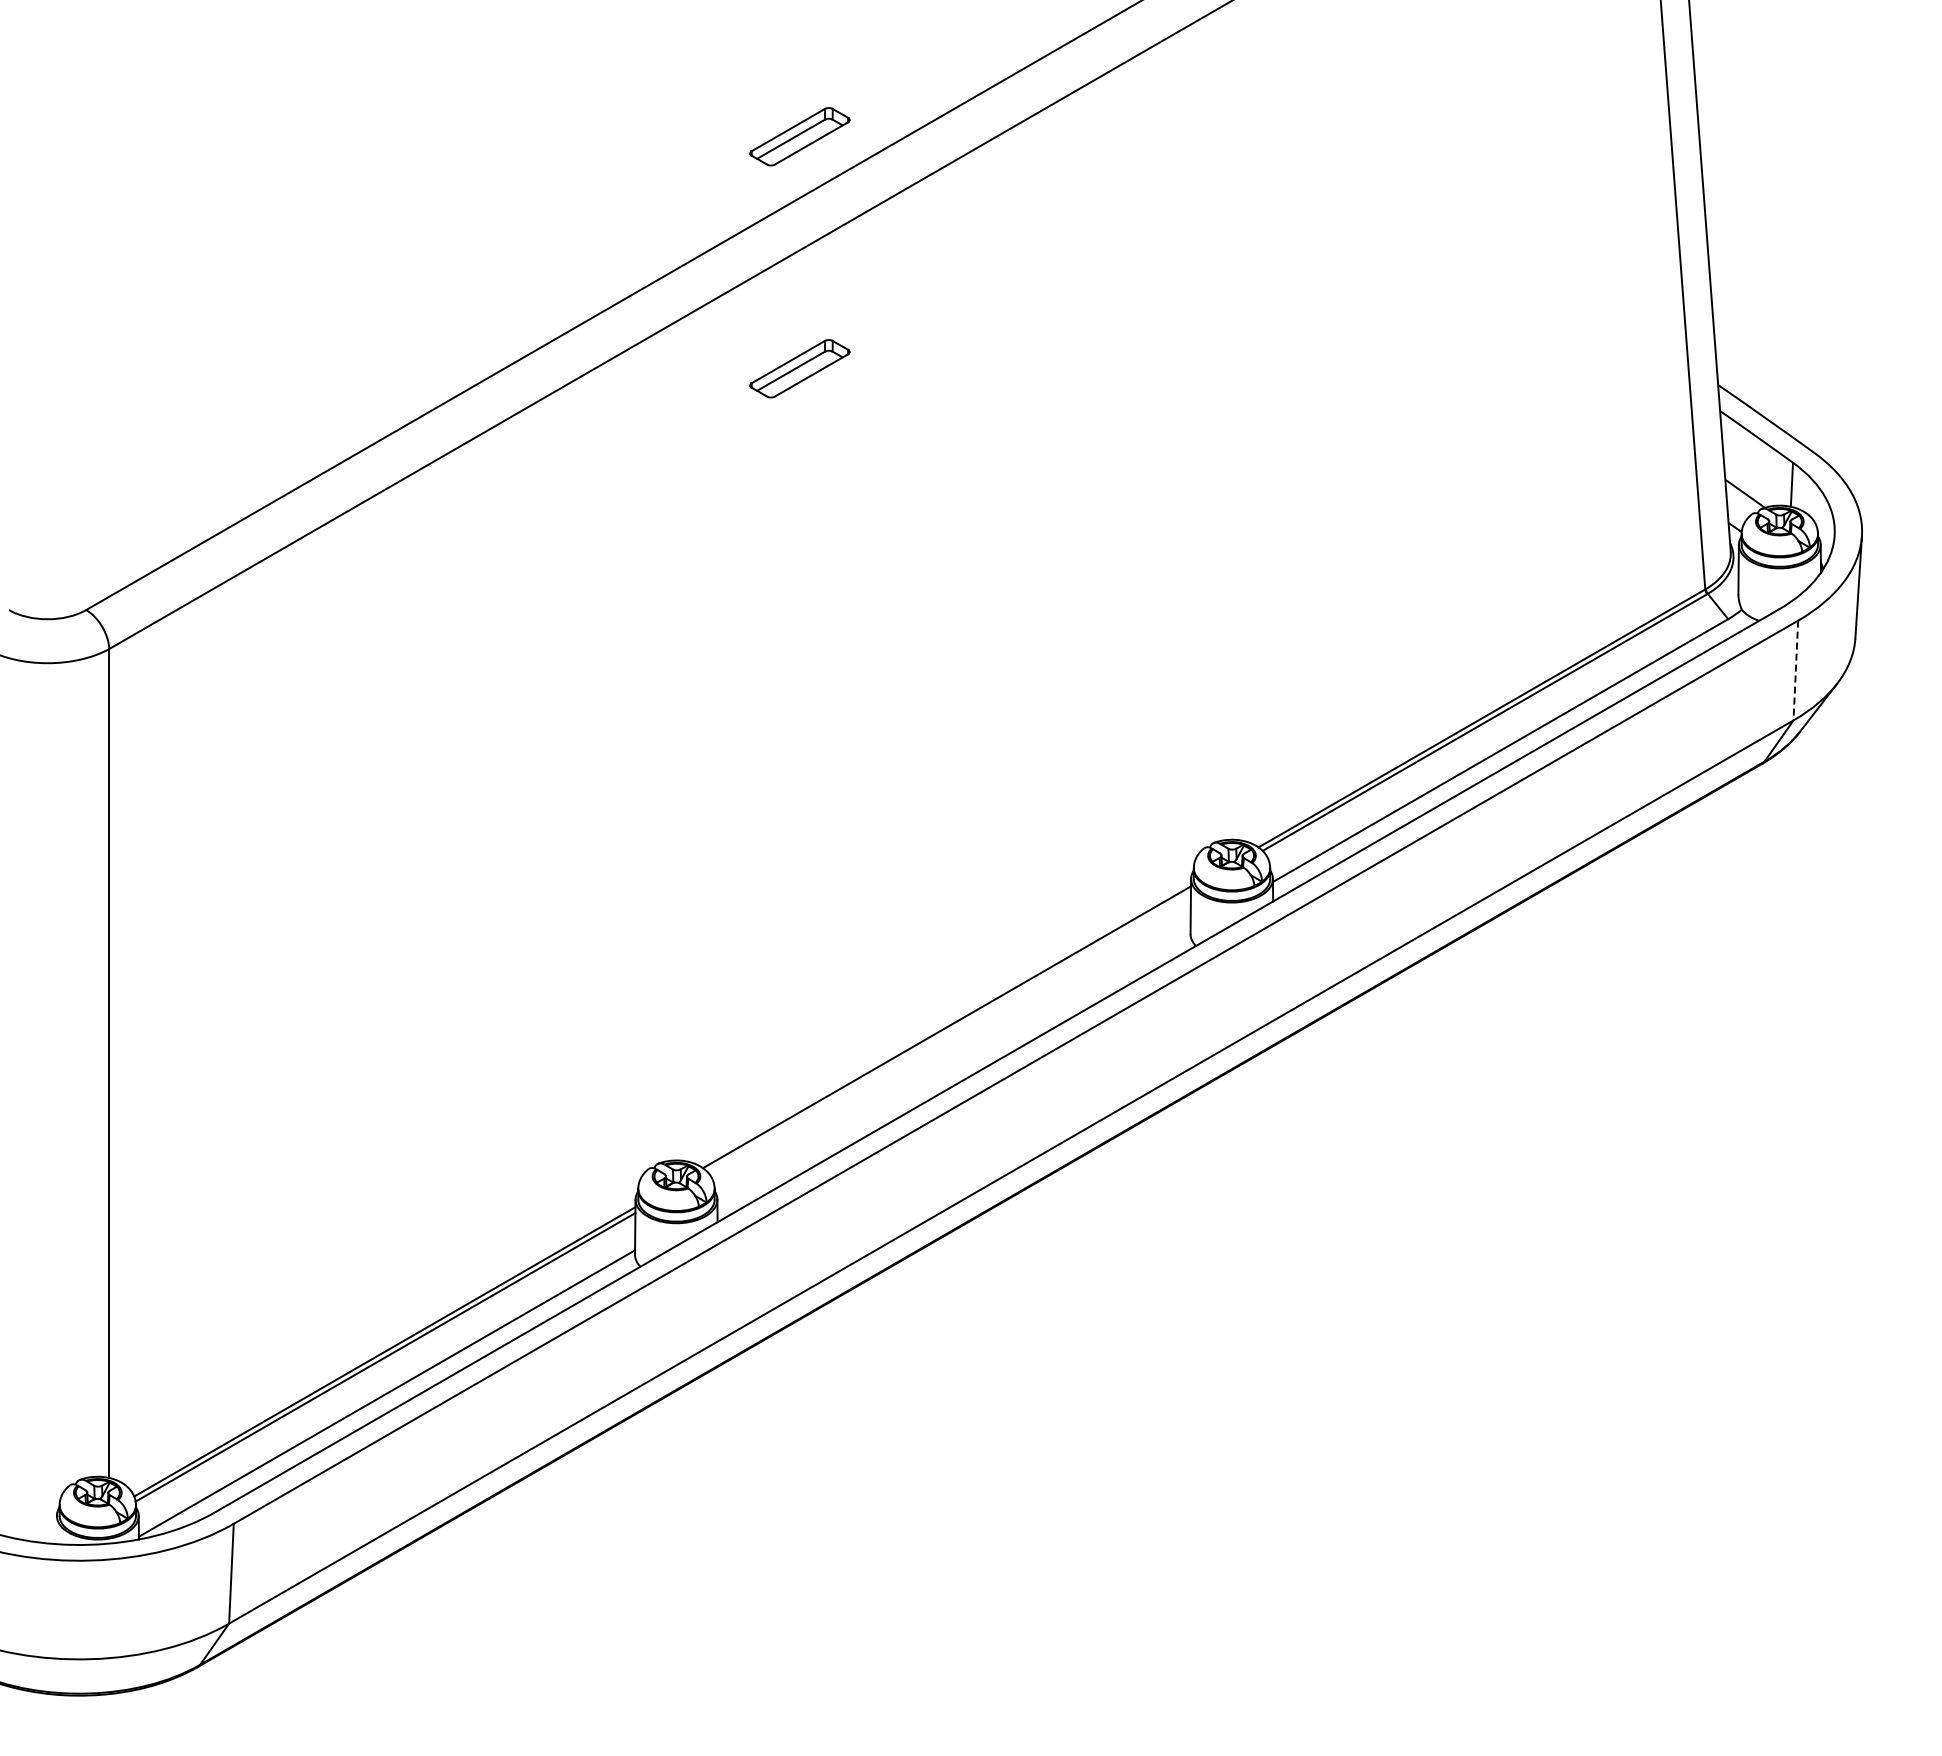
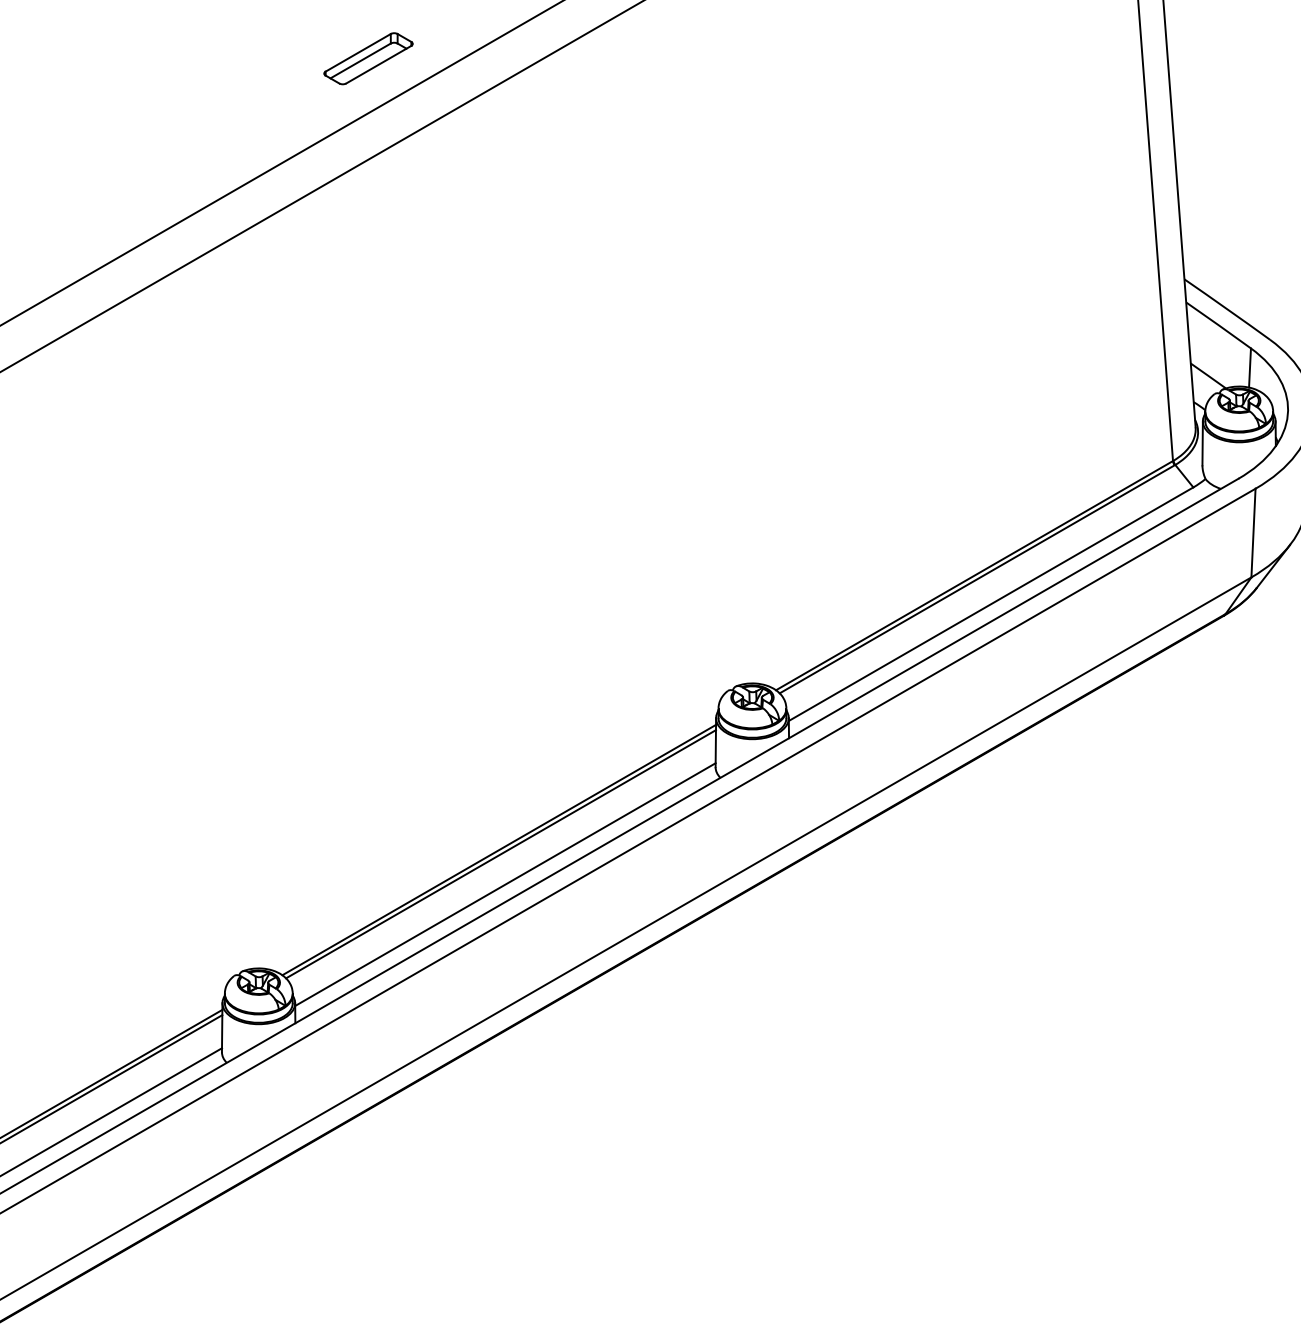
part: (799, 368) -> (368, 264), removed
line: (1795, 670) -> (1253, 533), dashed -> solid
line: (948, 1031) -> (500, 853), added
line: (953, 1065) -> (504, 884), added

